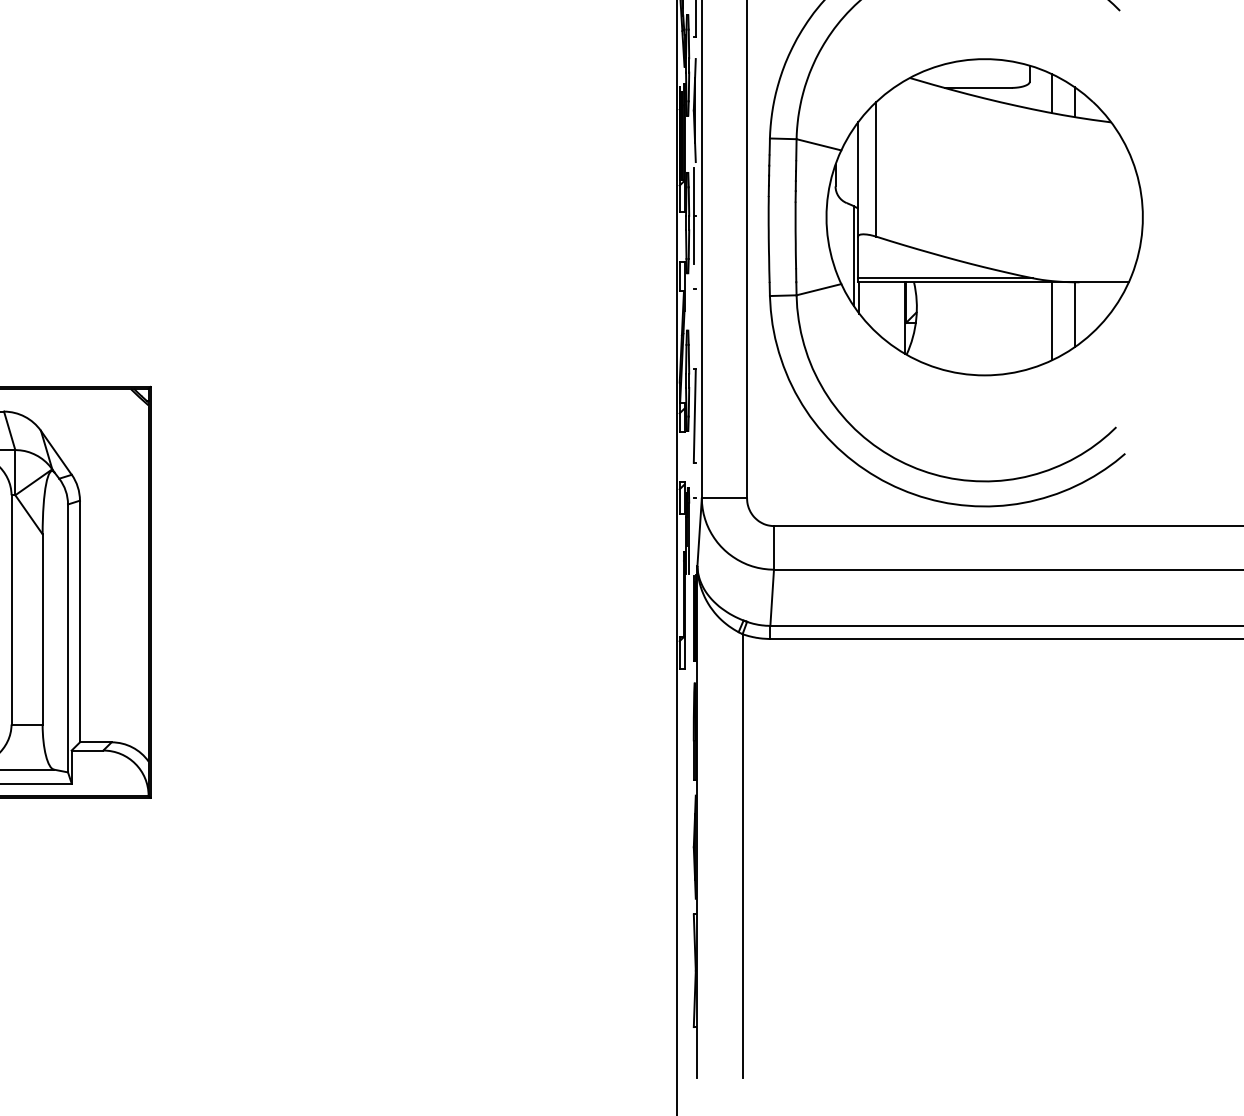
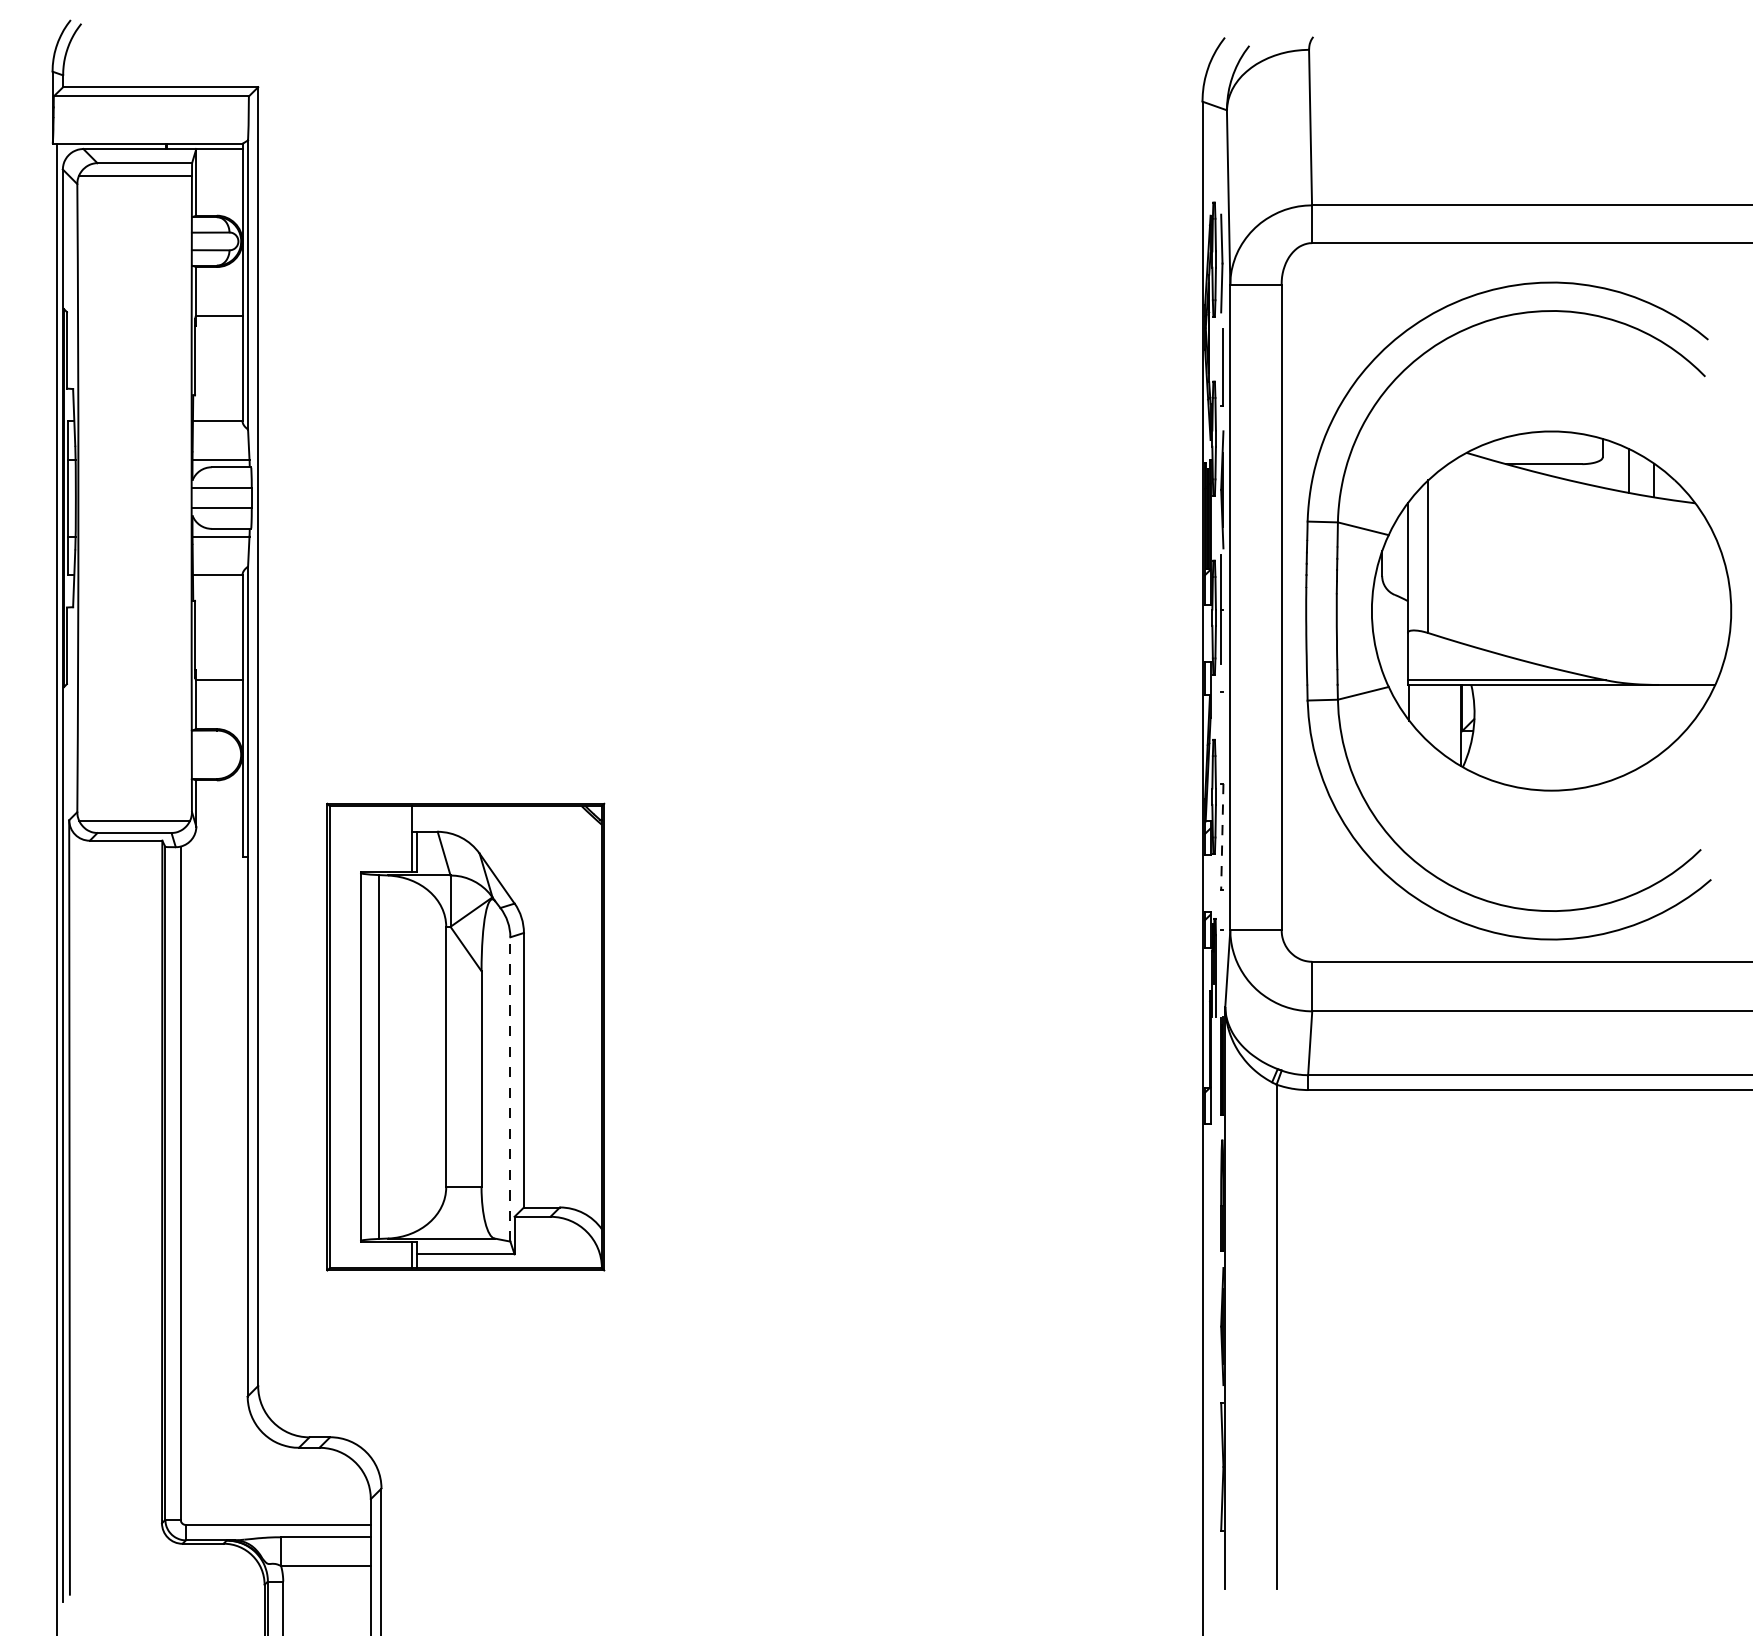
line: (853, 255) -> (1402, 654), removed
line: (1075, 314) -> (1654, 721), removed
line: (1052, 320) -> (1628, 728), removed
line: (694, 416) -> (1222, 837), solid -> dashed
line: (68, 637) -> (510, 1088), solid -> dashed

